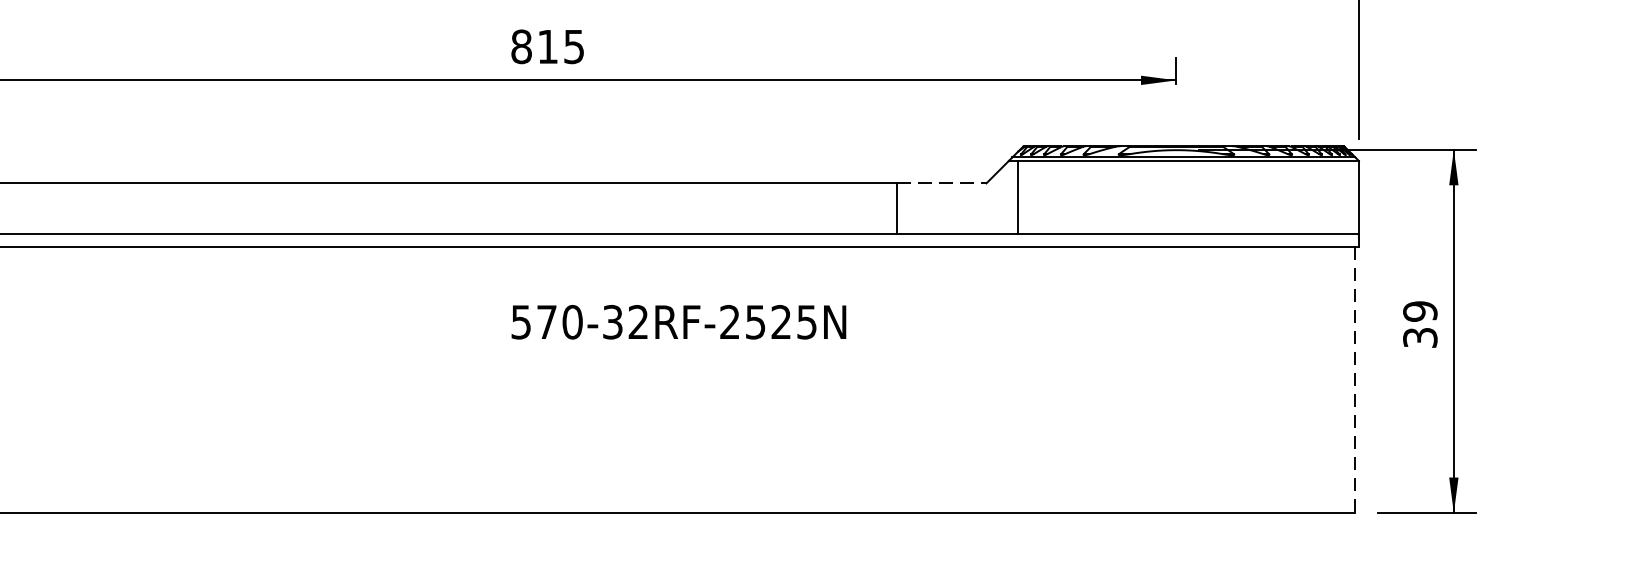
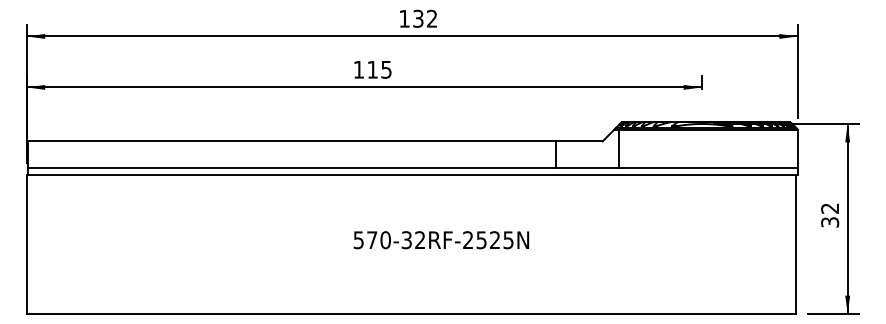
text: (520, 46) -> (358, 69), 815 -> 115
line: (942, 183) -> (579, 141), dashed -> solid
text: (1421, 311) -> (830, 208), 39 -> 32
text: (679, 322) -> (441, 240), moved
line: (1356, 380) -> (796, 244), dashed -> solid

